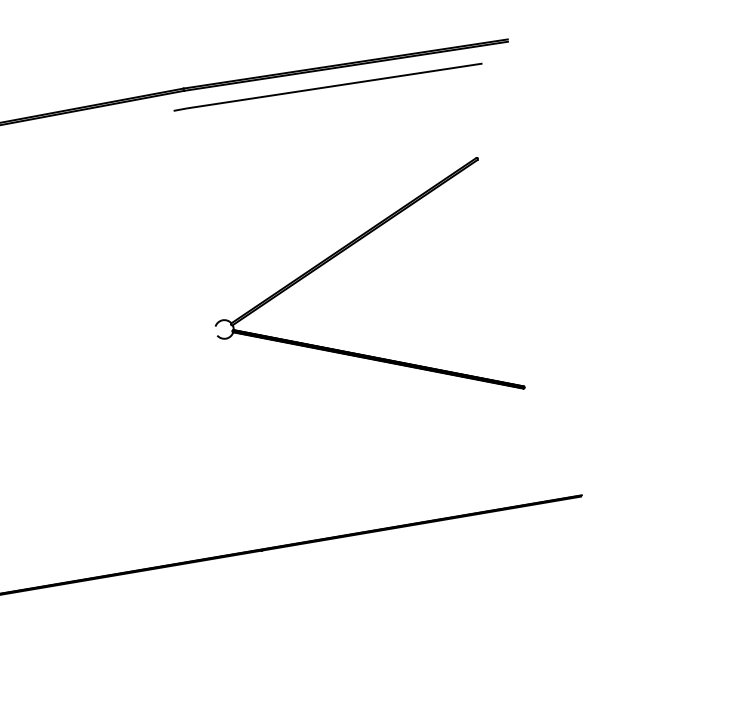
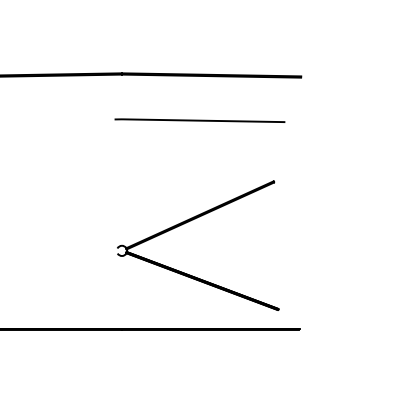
line: (327, 86) -> (199, 120), moved
part: (332, 260) -> (186, 223), moved

